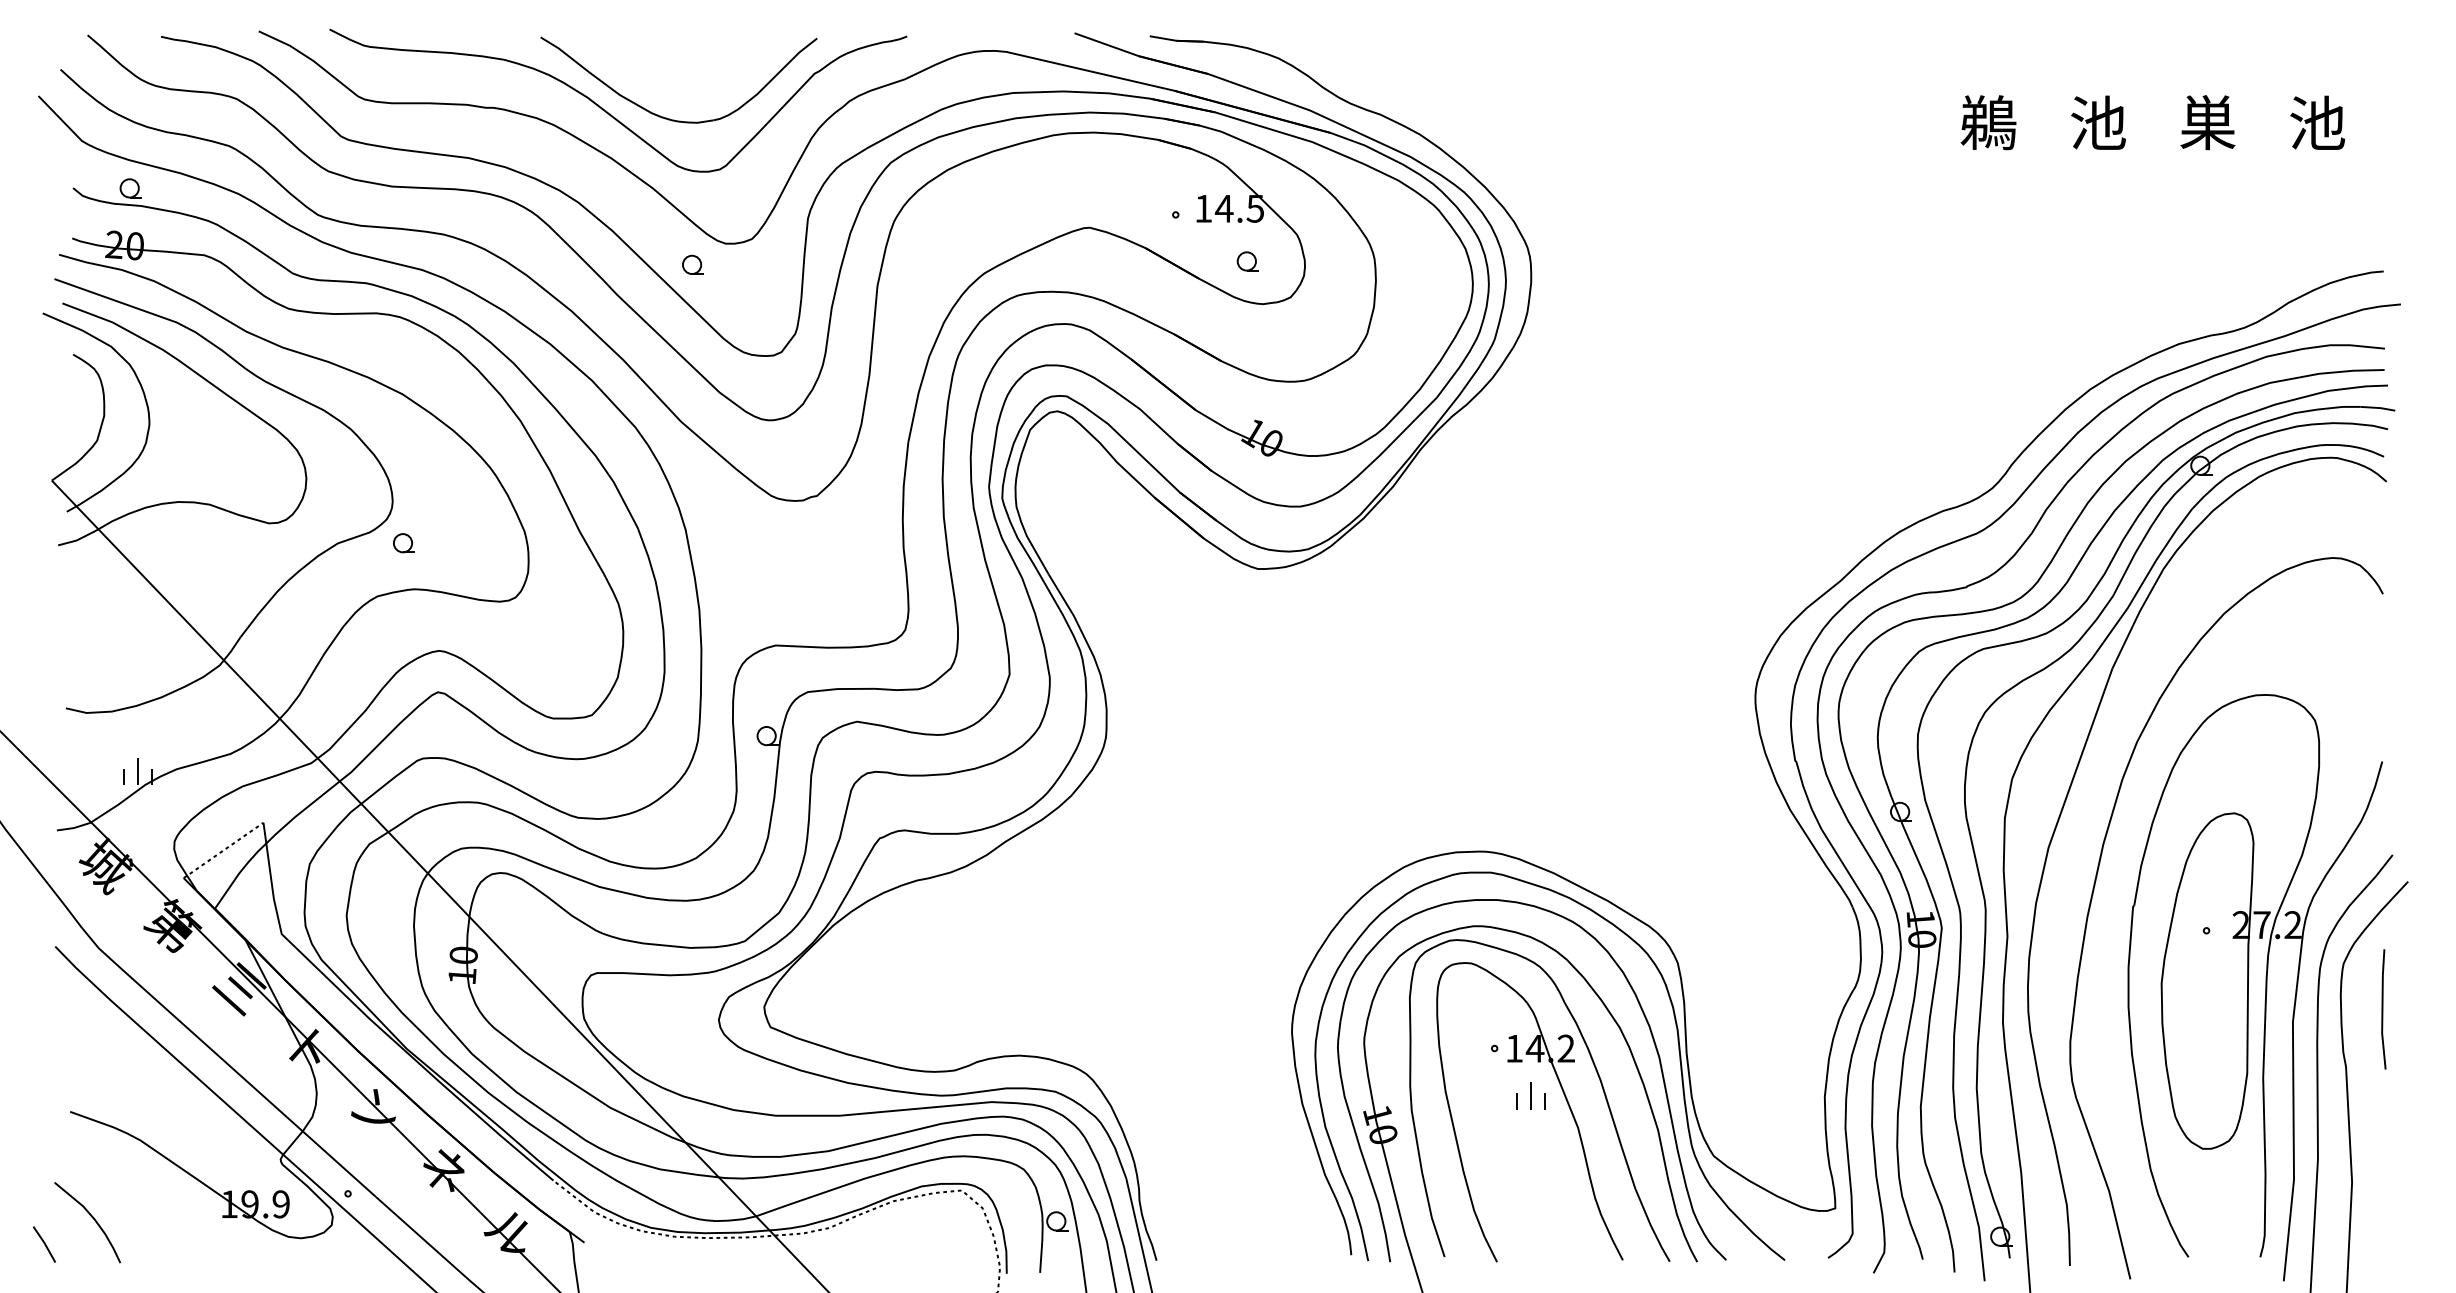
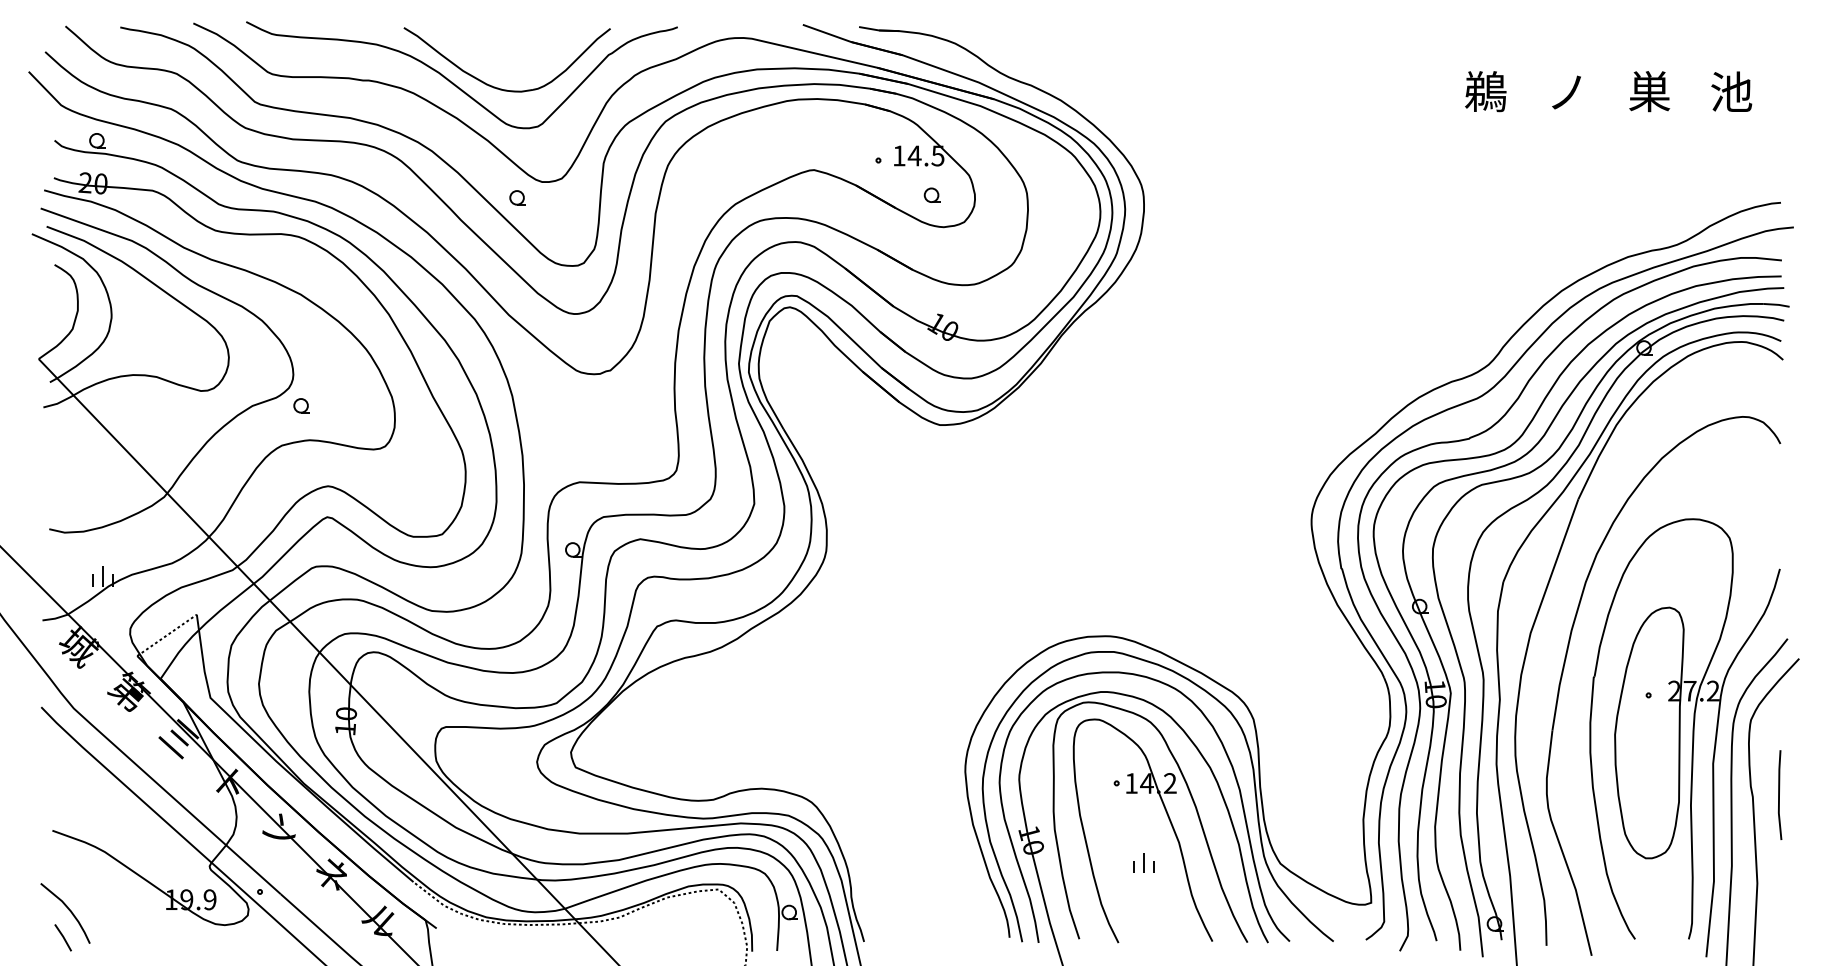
text: (2097, 122) -> (1567, 91), 池 -> ノ
line: (2383, 1008) -> (1779, 794), moved
part: (1530, 1095) -> (1143, 862), moved
line: (43, 1244) -> (62, 937), moved

